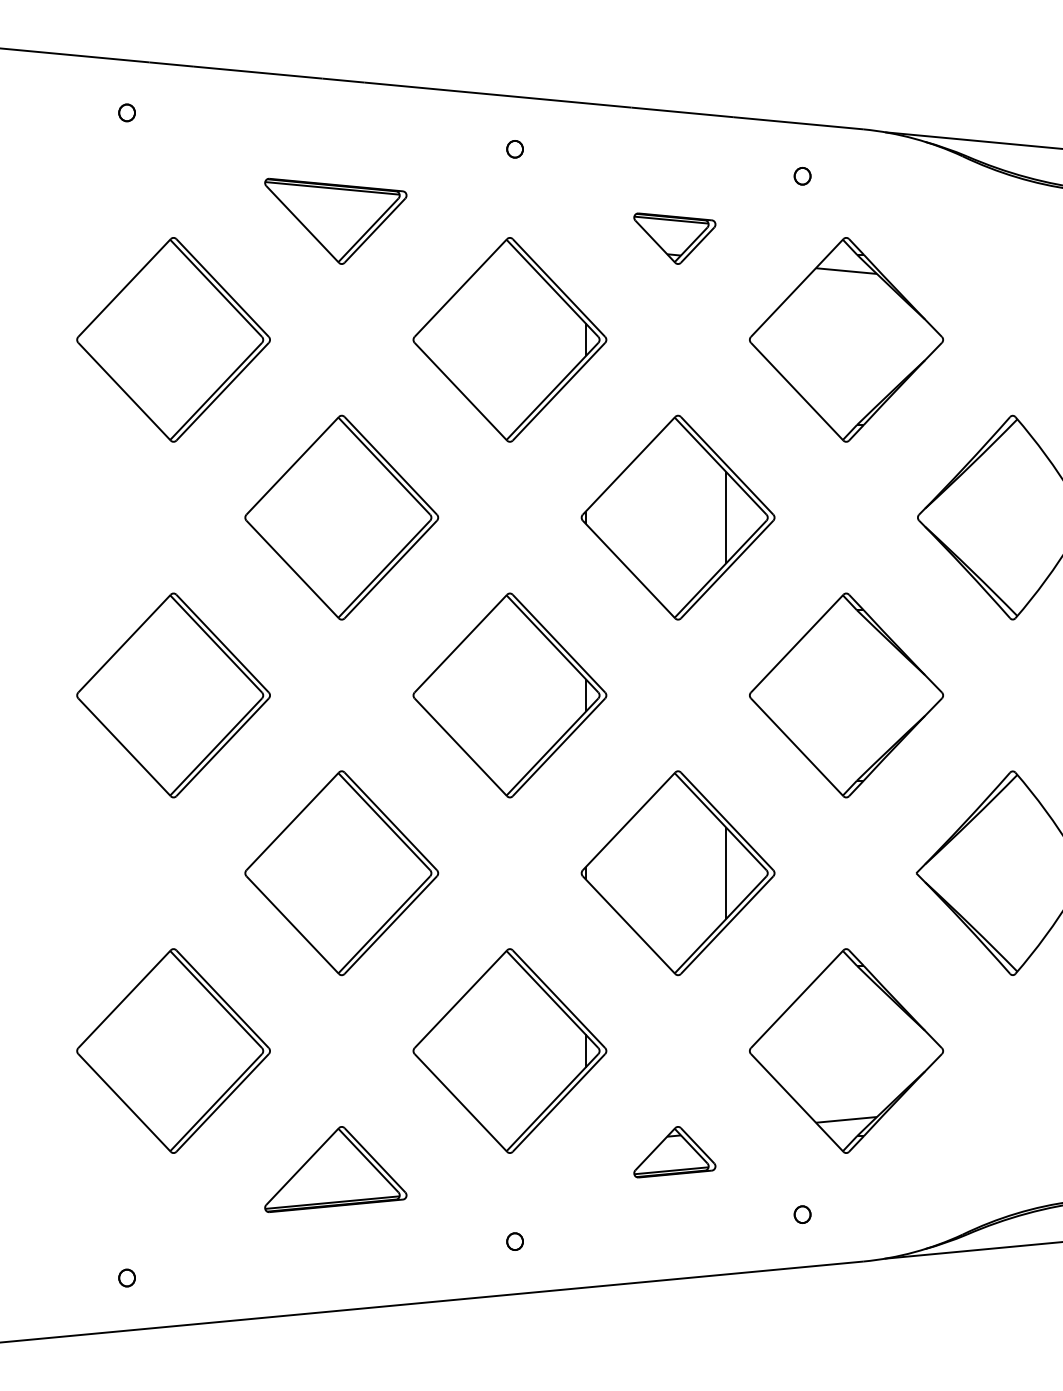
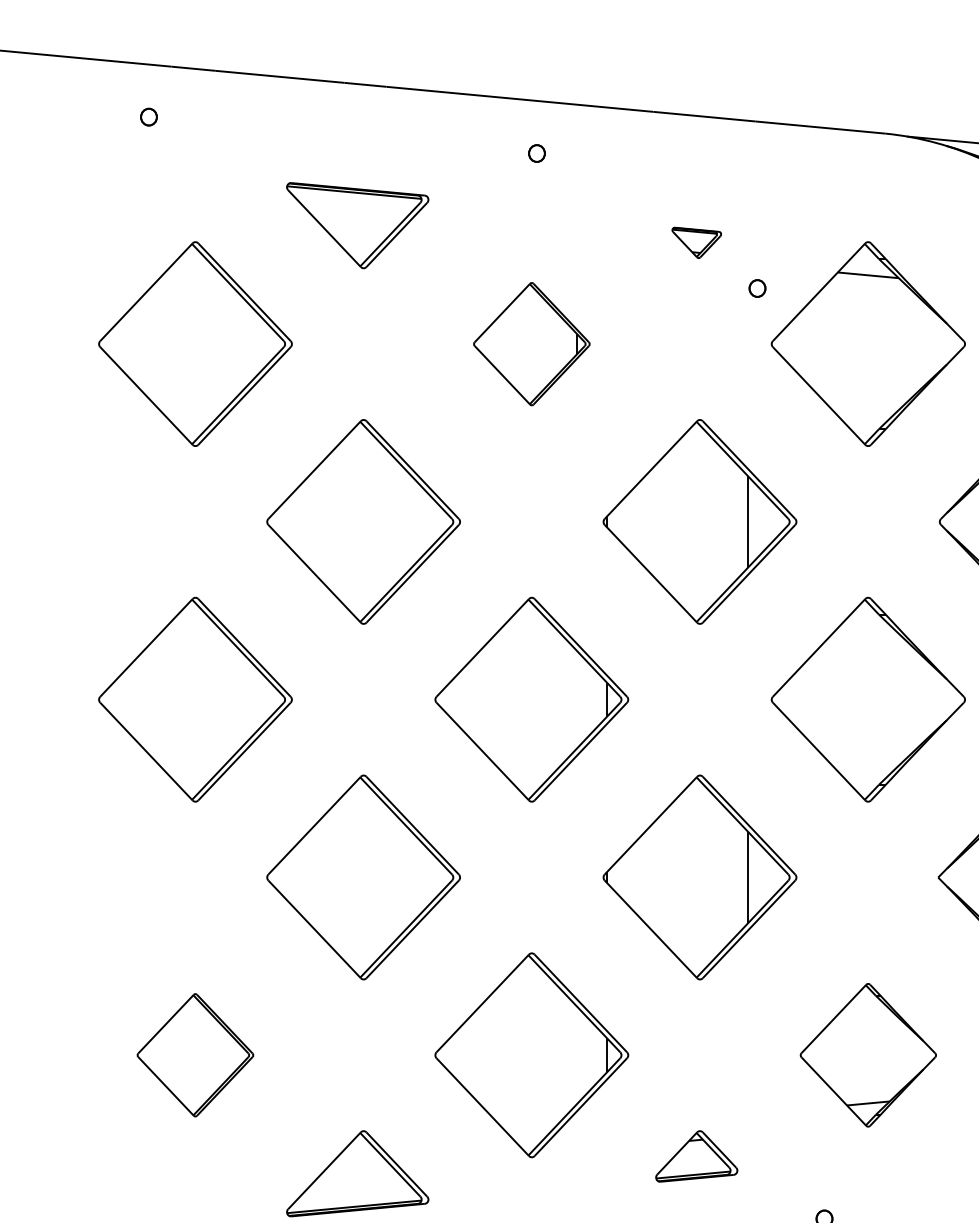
part: (802, 176) -> (757, 288), moved
part: (674, 238) -> (696, 242), size x0.6
part: (509, 339) -> (531, 343), size x0.6
part: (173, 1050) -> (195, 1054), size x0.6
part: (846, 1050) -> (868, 1054), size x0.7

